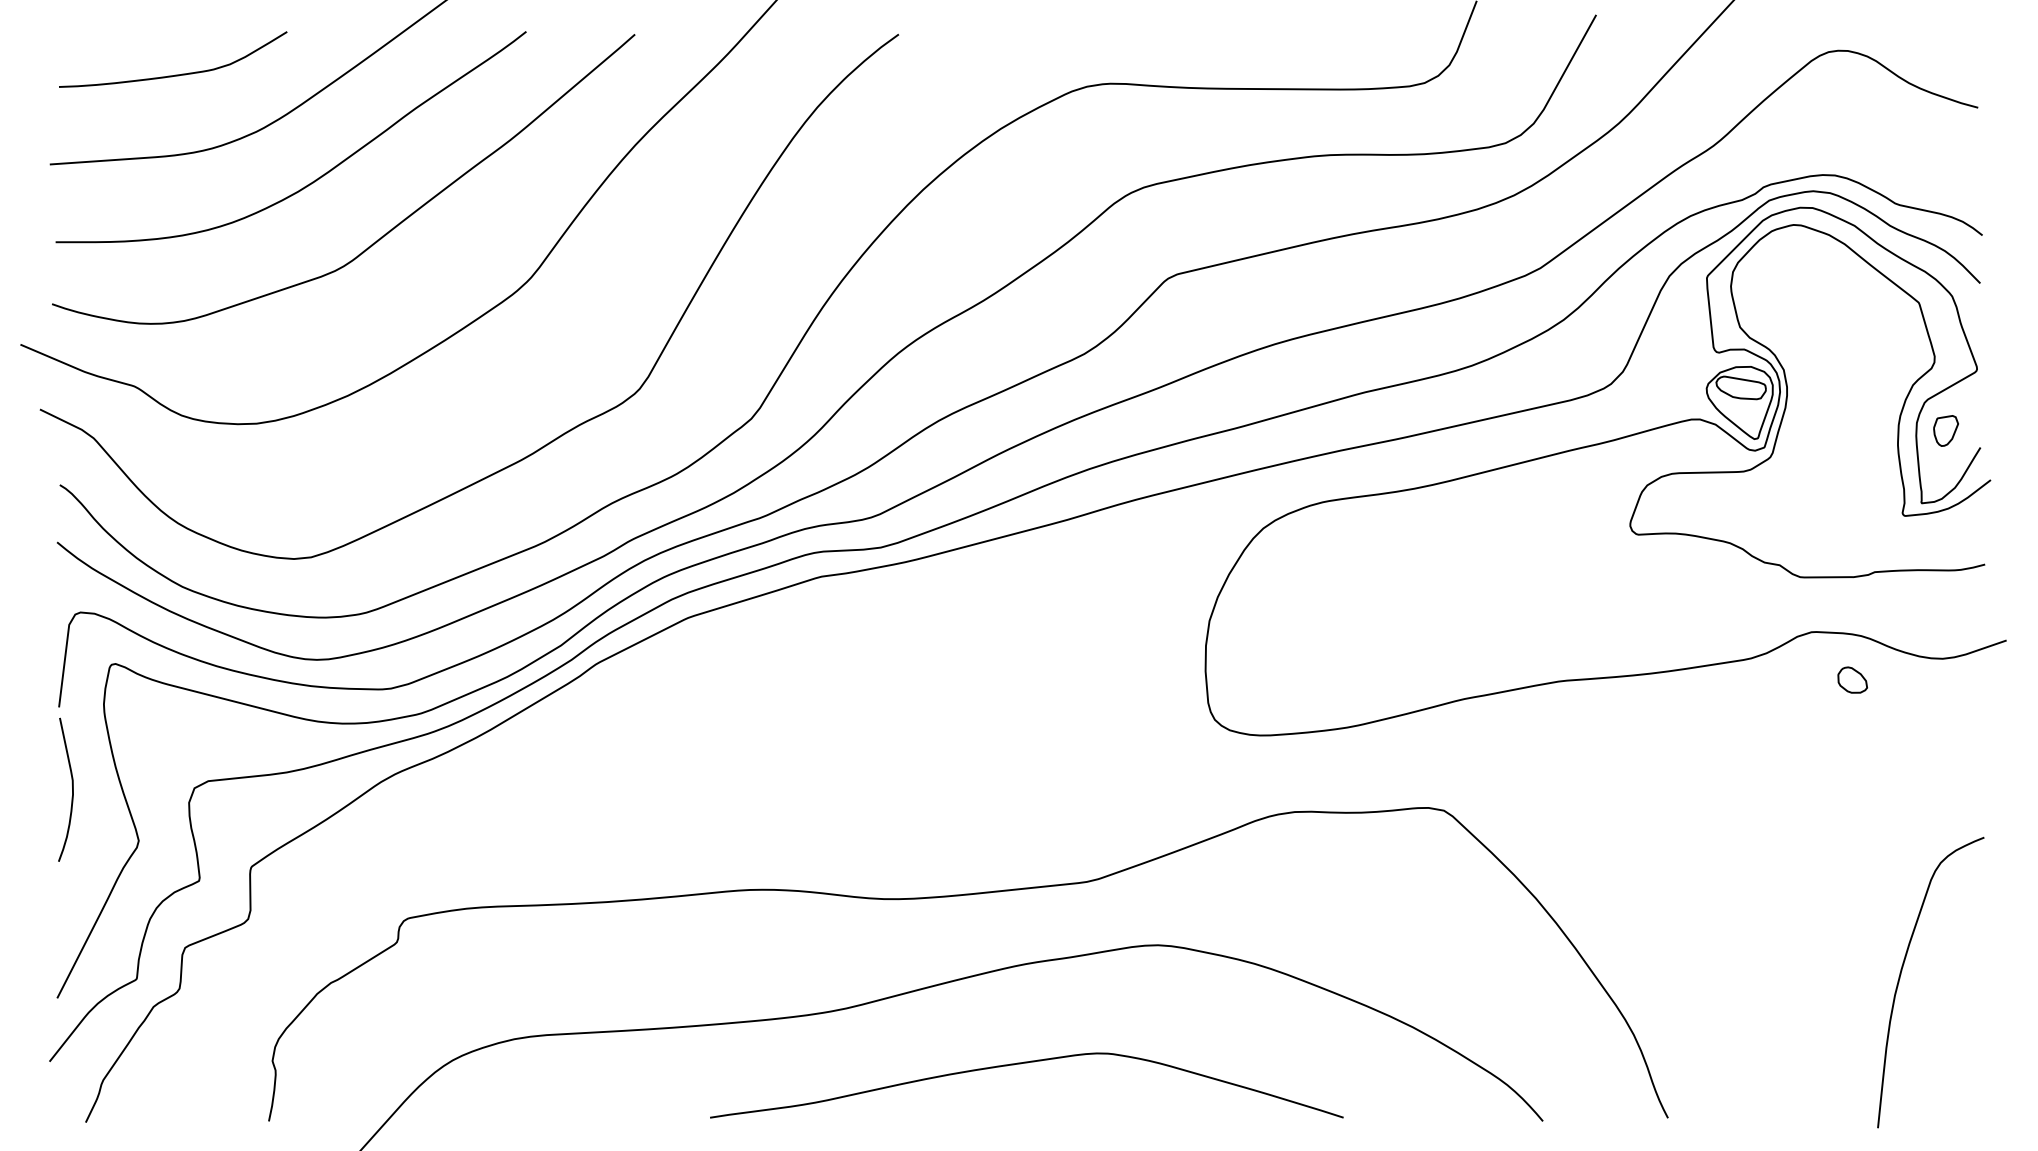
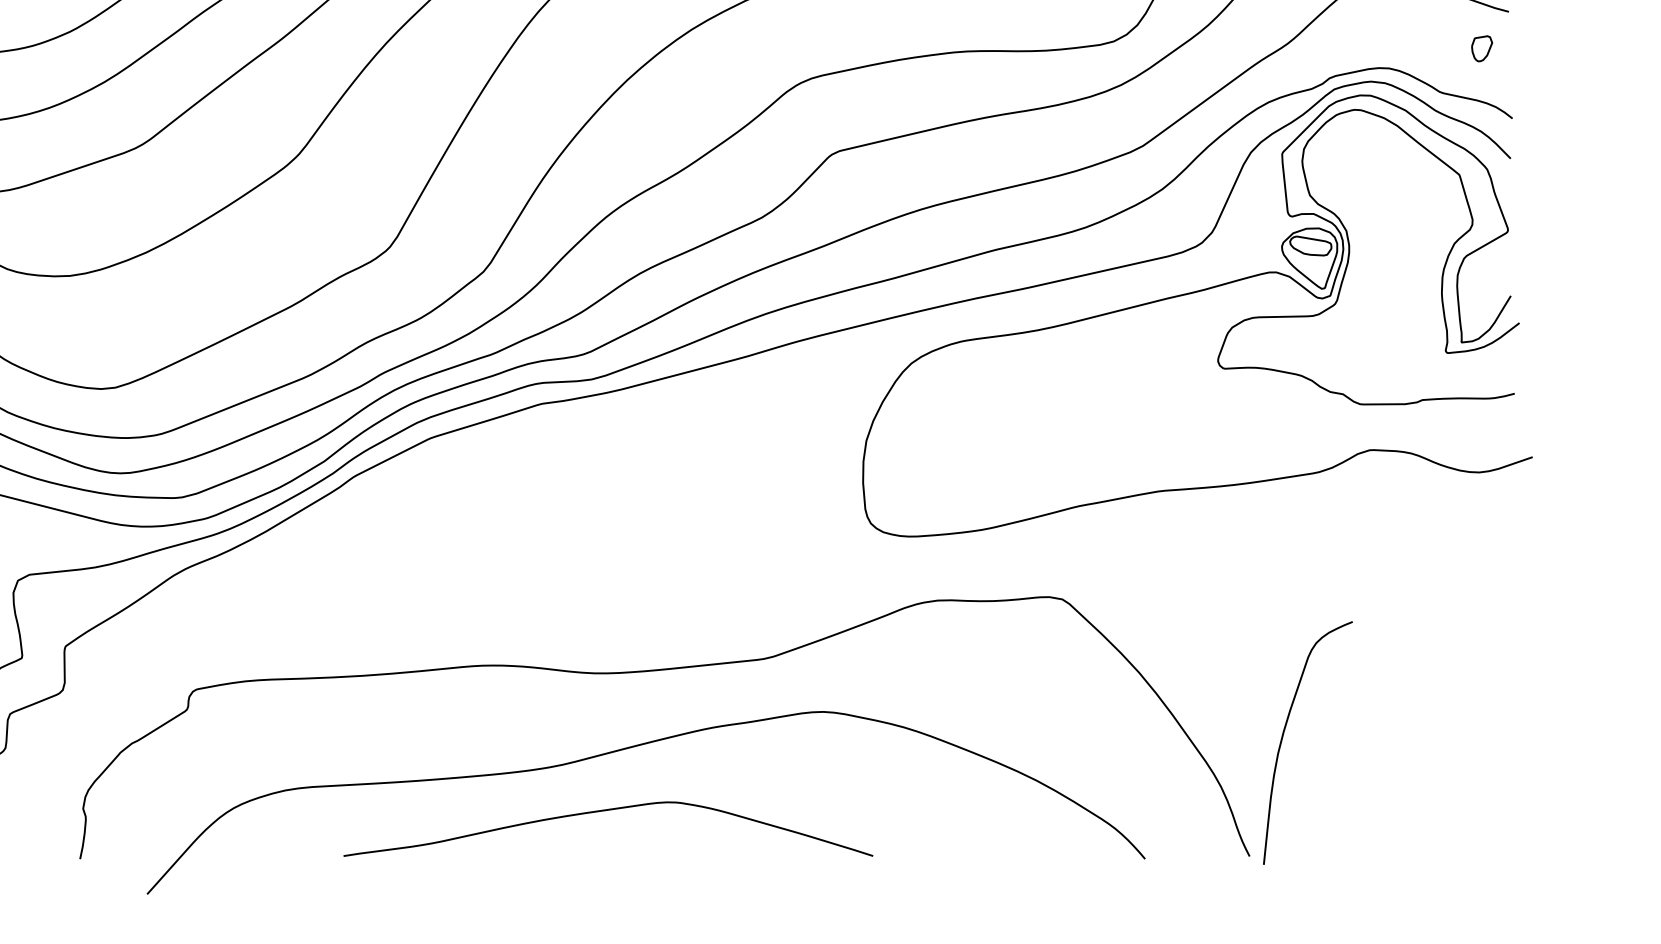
part: (1945, 430) -> (1481, 48), moved
part: (1852, 679) -> (1403, 489), removed
curve: (1901, 974) -> (1283, 736), moved
curve: (1021, 1064) -> (603, 811), moved

